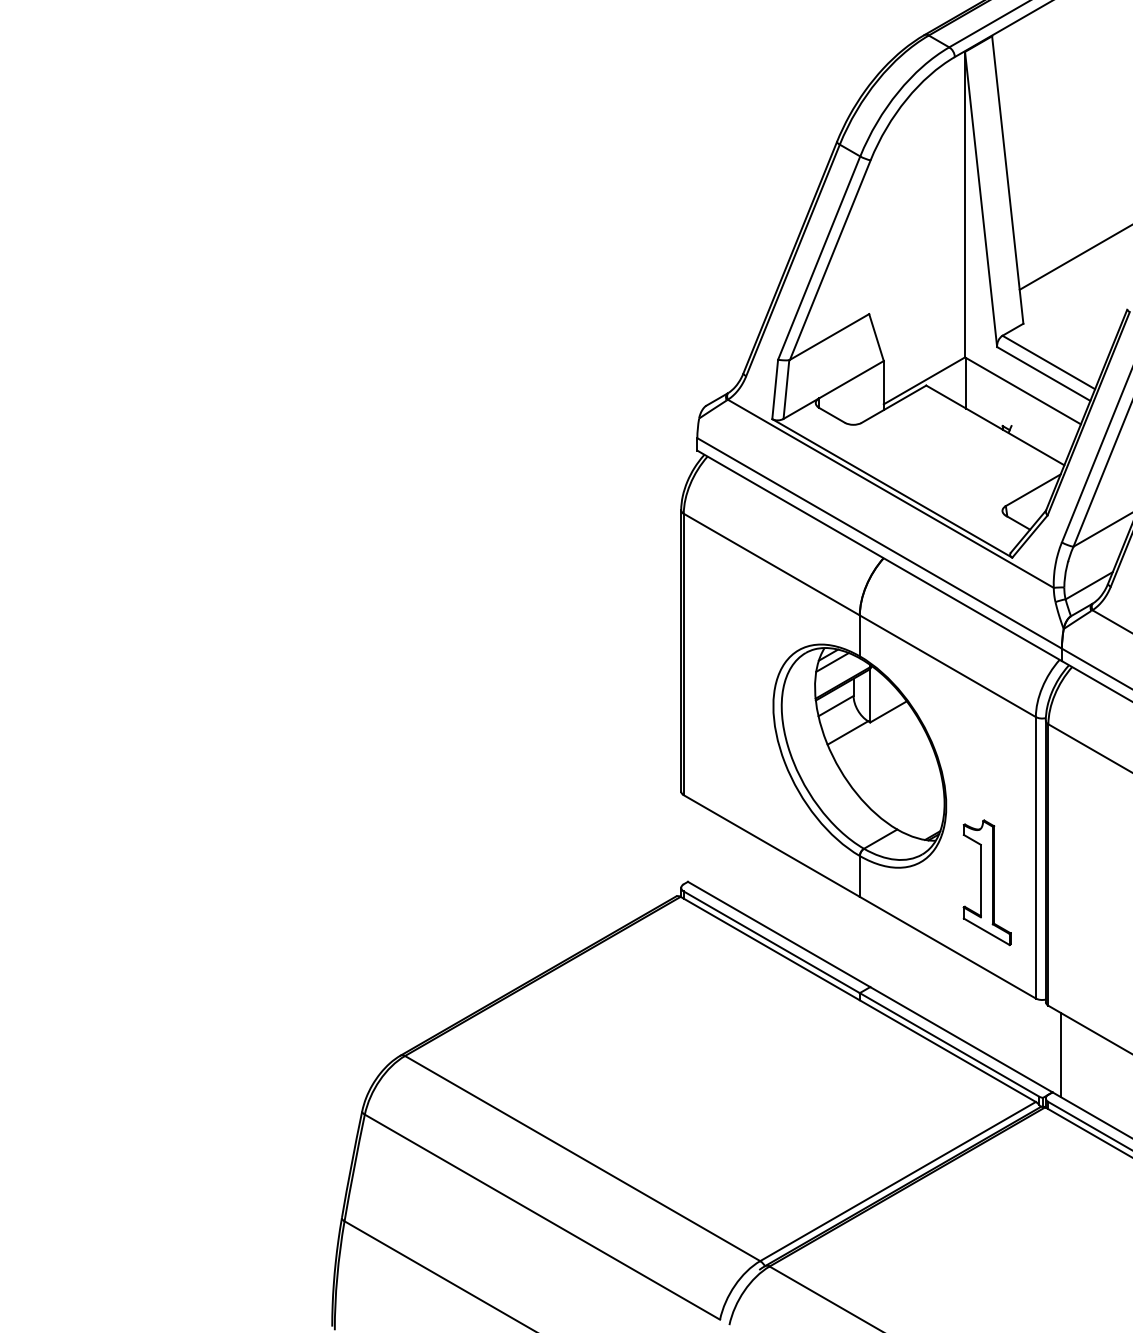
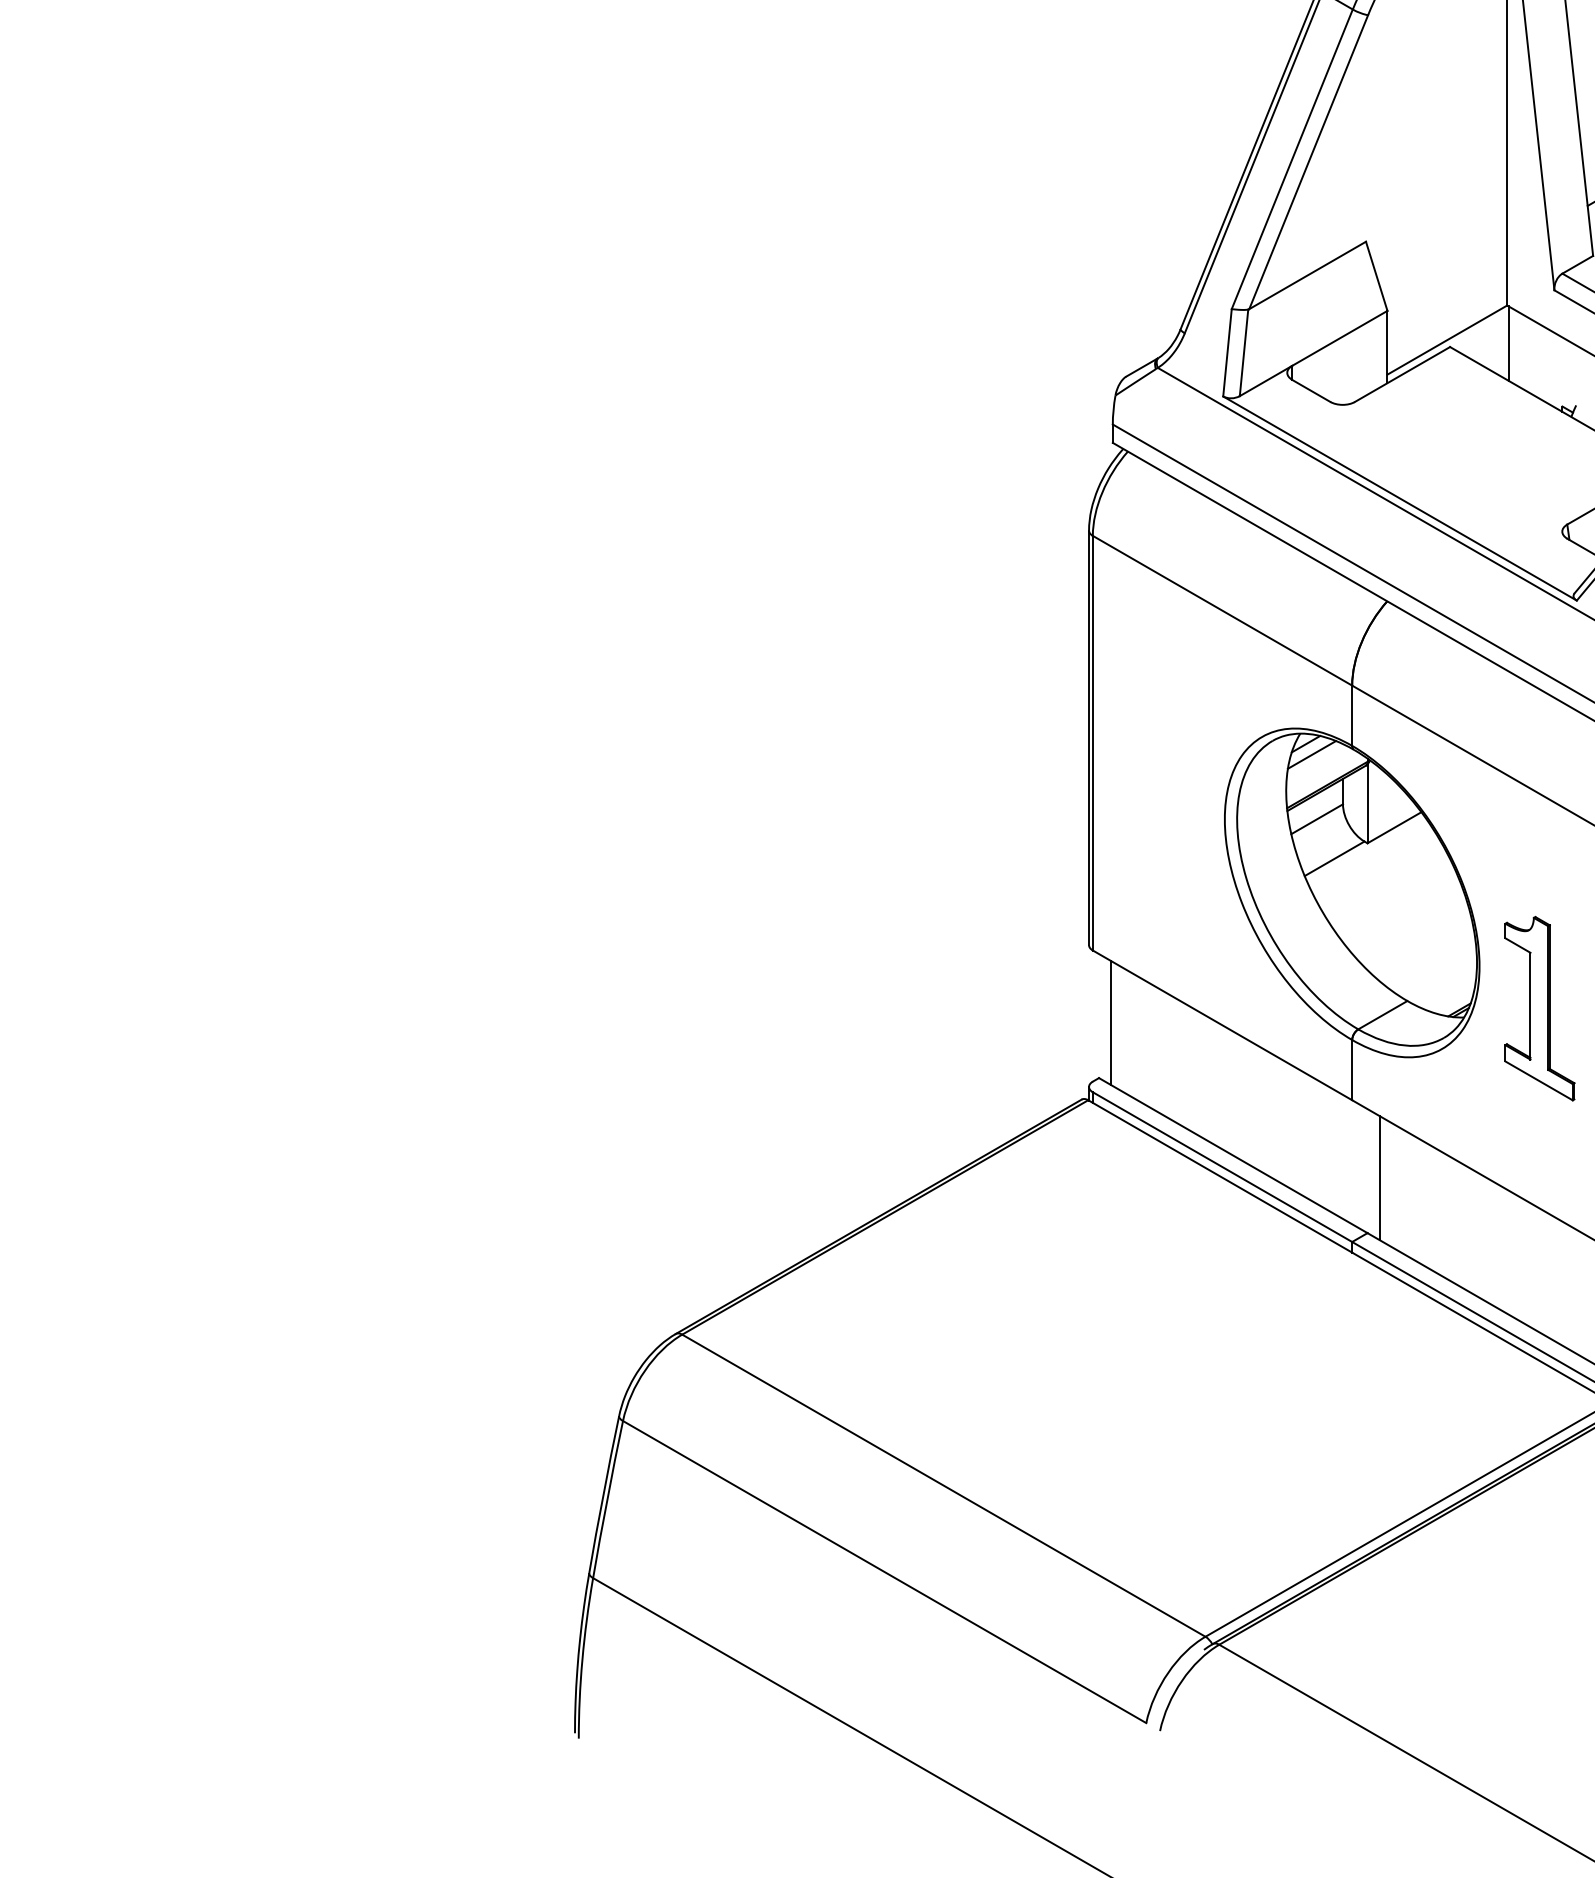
line: (696, 844) -> (1111, 1023), added
part: (986, 882) -> (1538, 1008), moved
line: (878, 949) -> (1379, 1177), added

